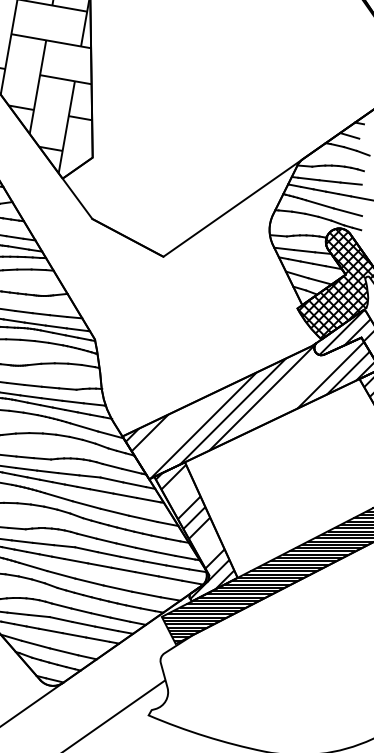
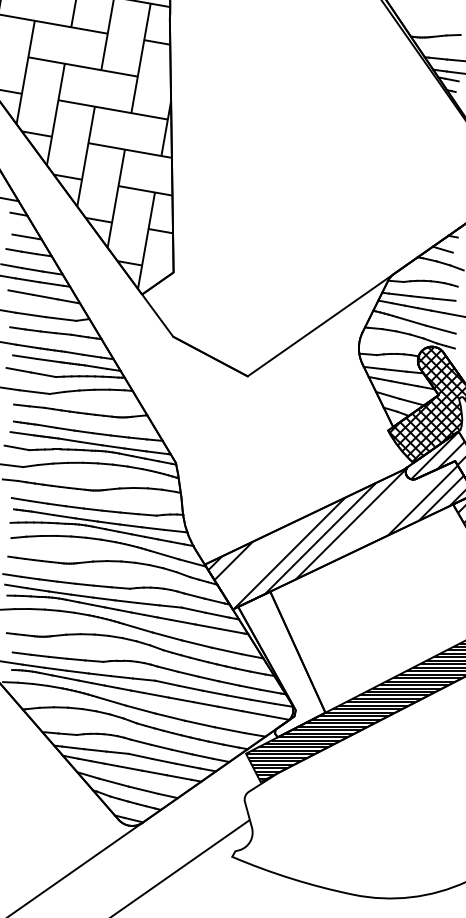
hatch: (194, 531) -> (280, 664), removed

